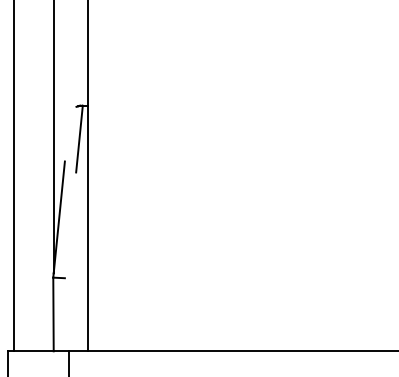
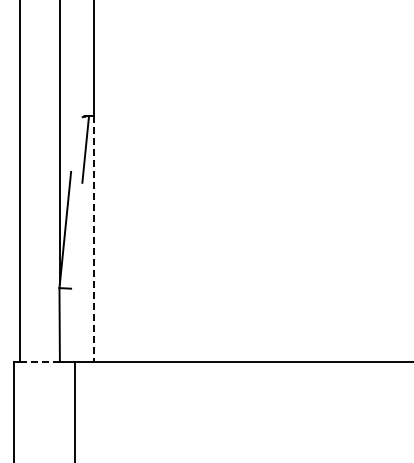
line: (87, 228) -> (93, 238), solid -> dashed
line: (34, 350) -> (40, 361), solid -> dashed

